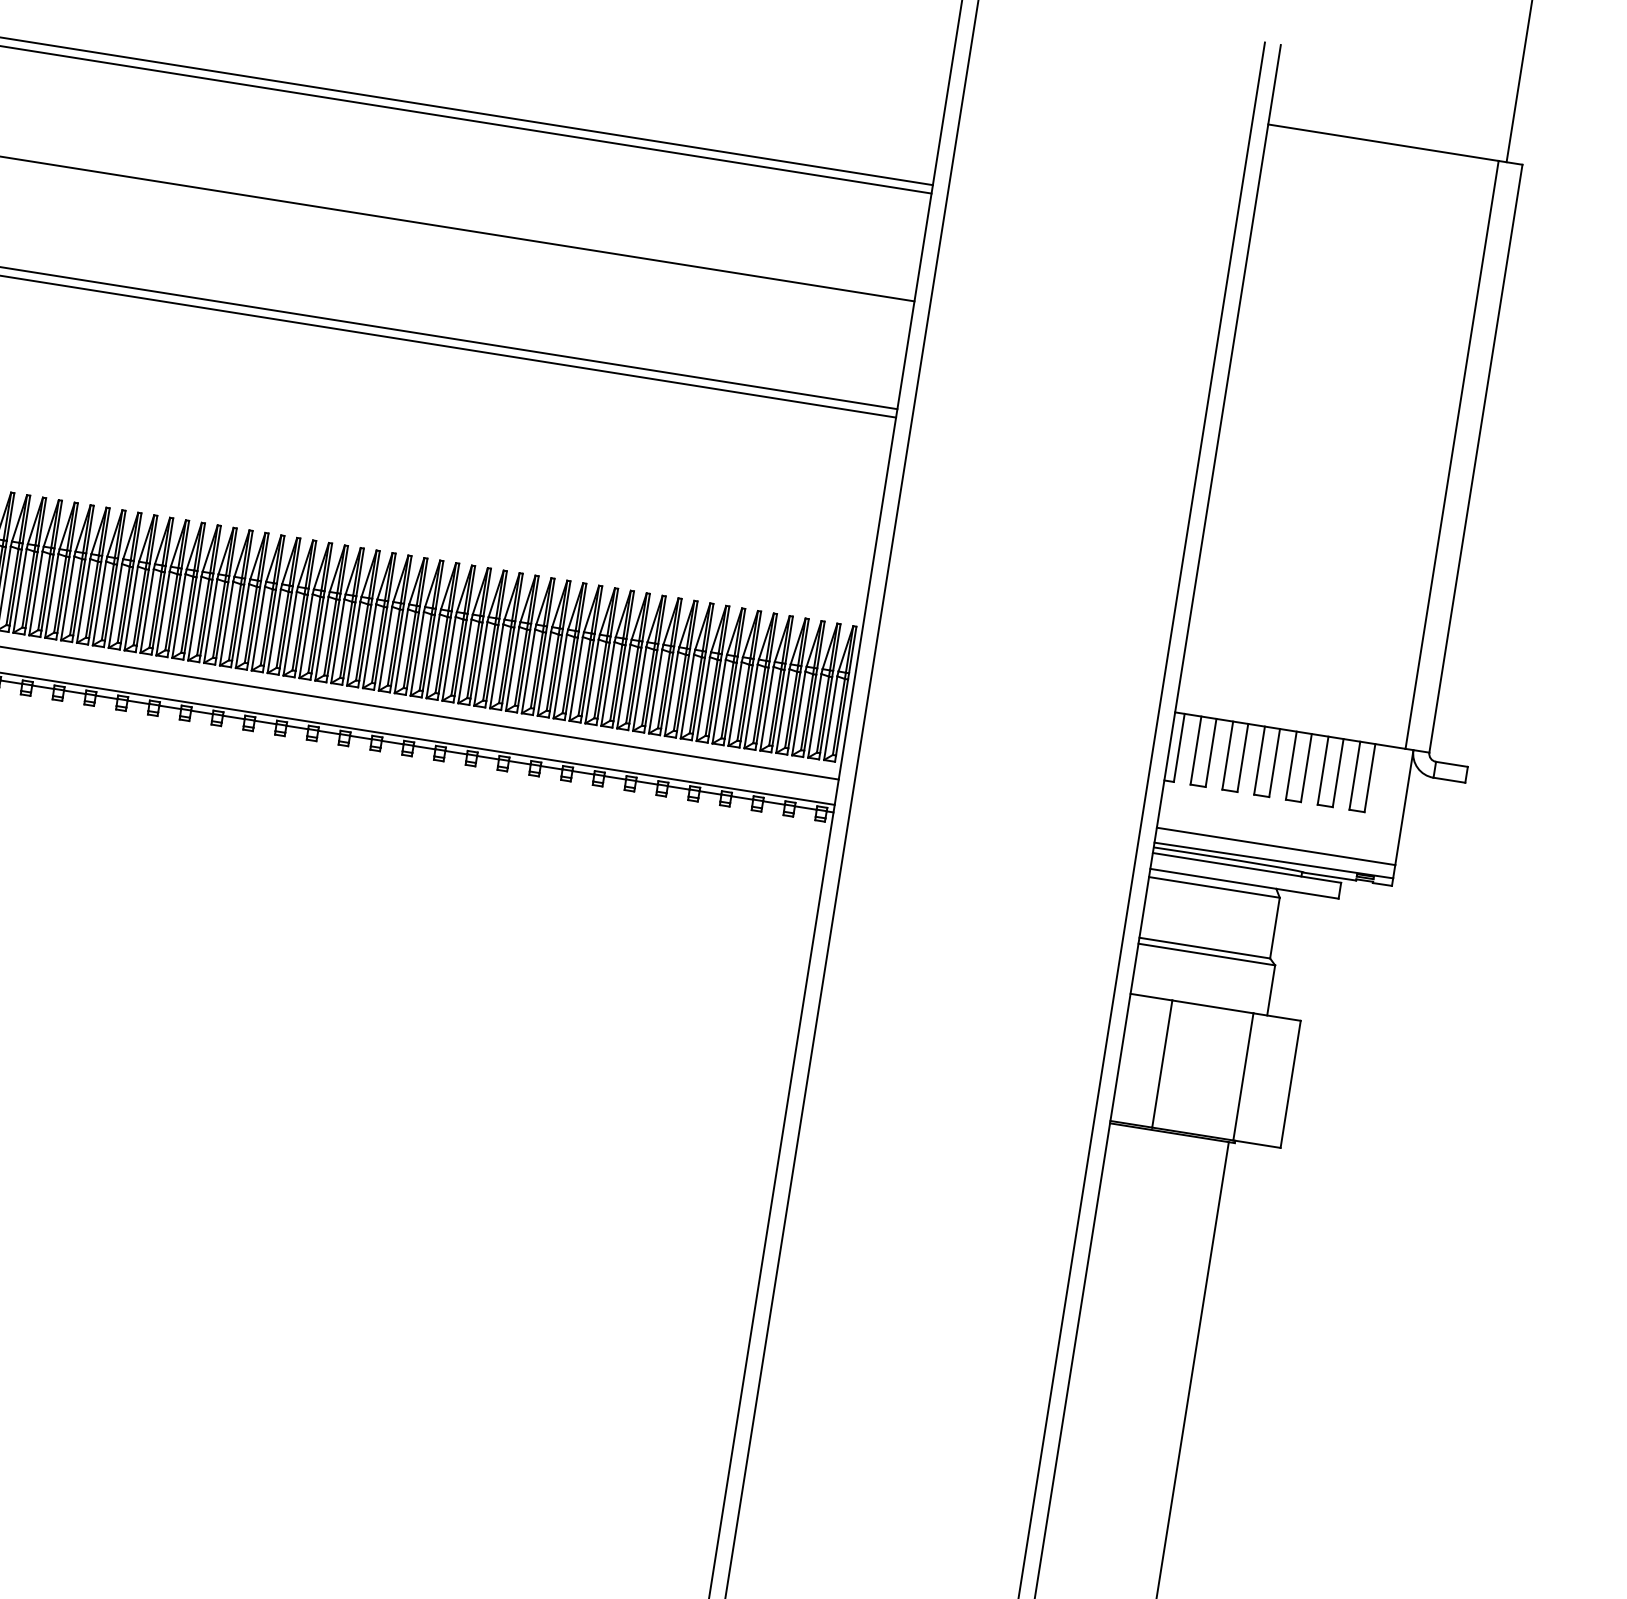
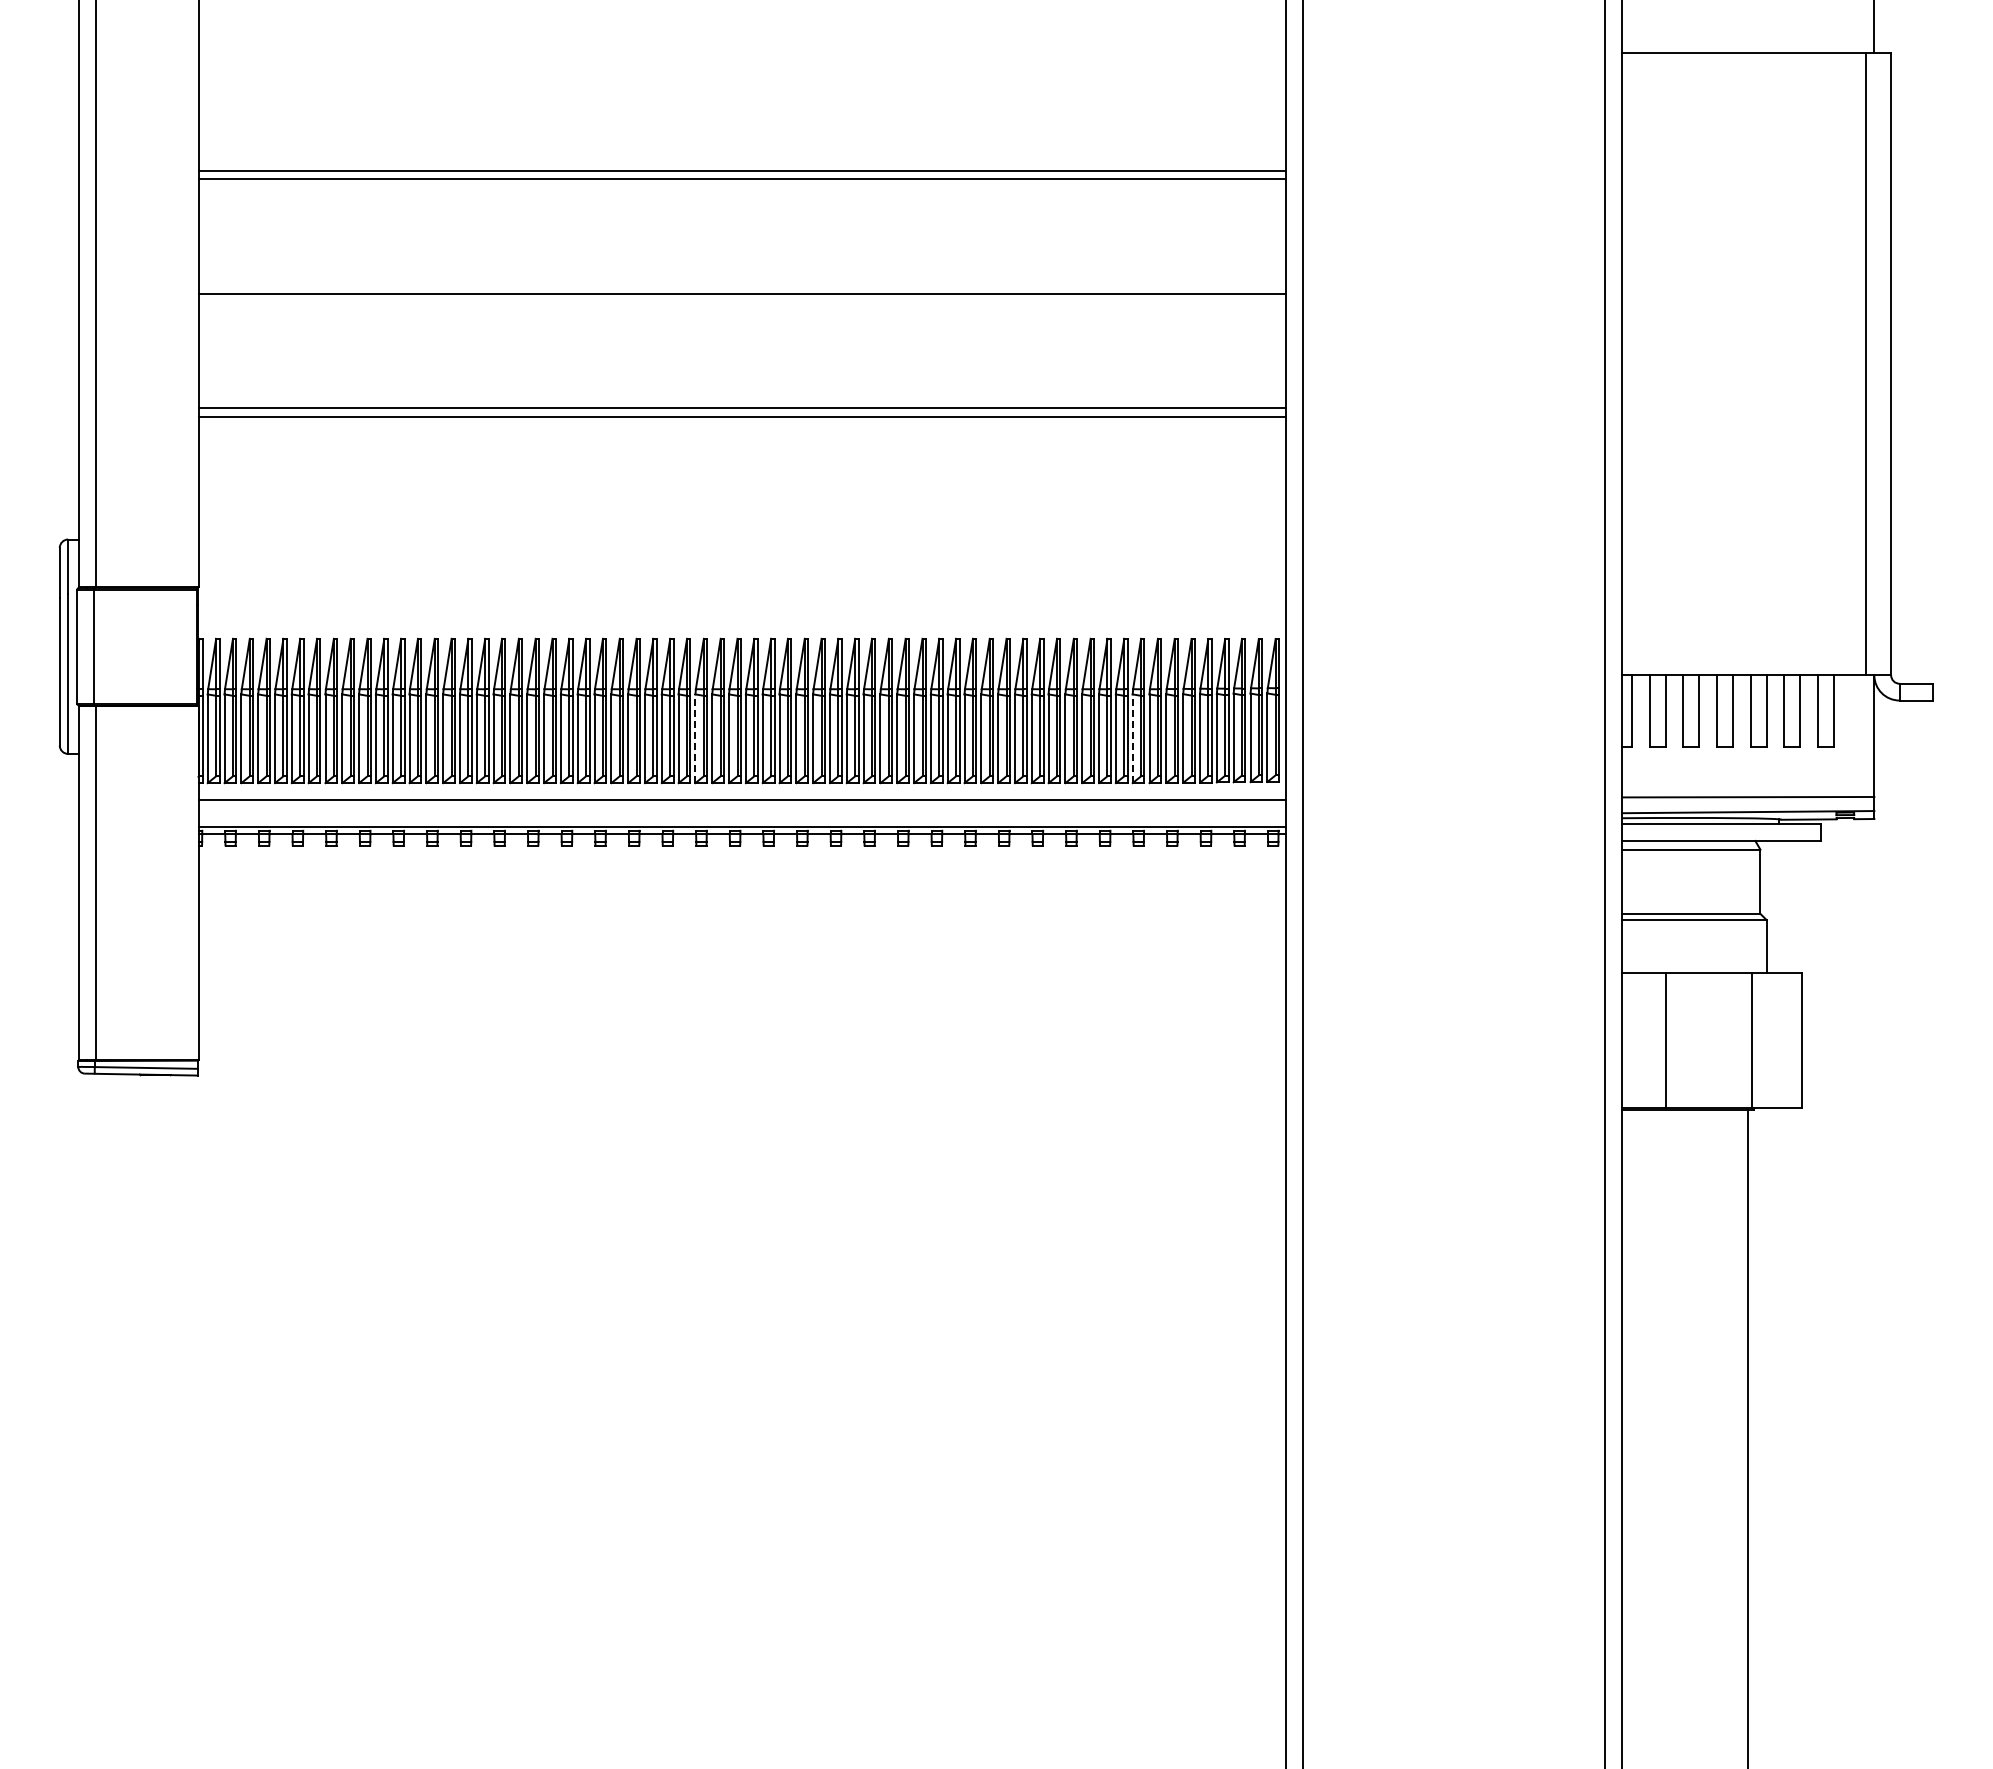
line: (290, 633) -> (695, 738), solid -> dashed
line: (703, 698) -> (1132, 738), solid -> dashed

